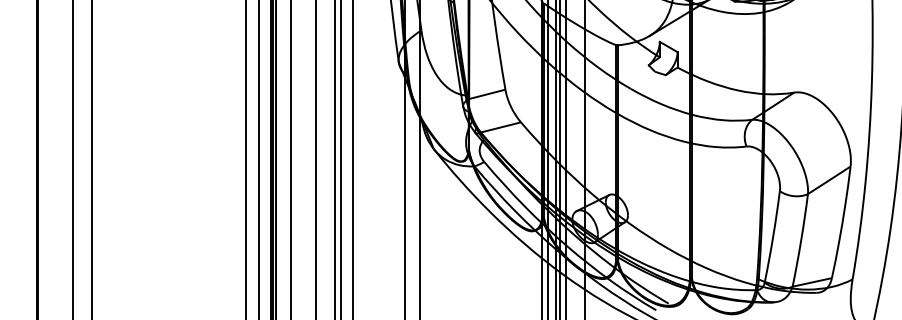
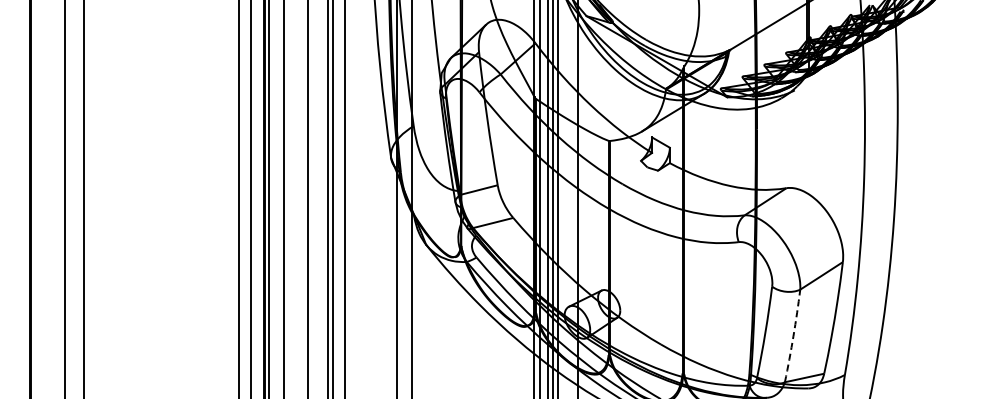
arc: (801, 240) -> (793, 336), solid -> dashed

